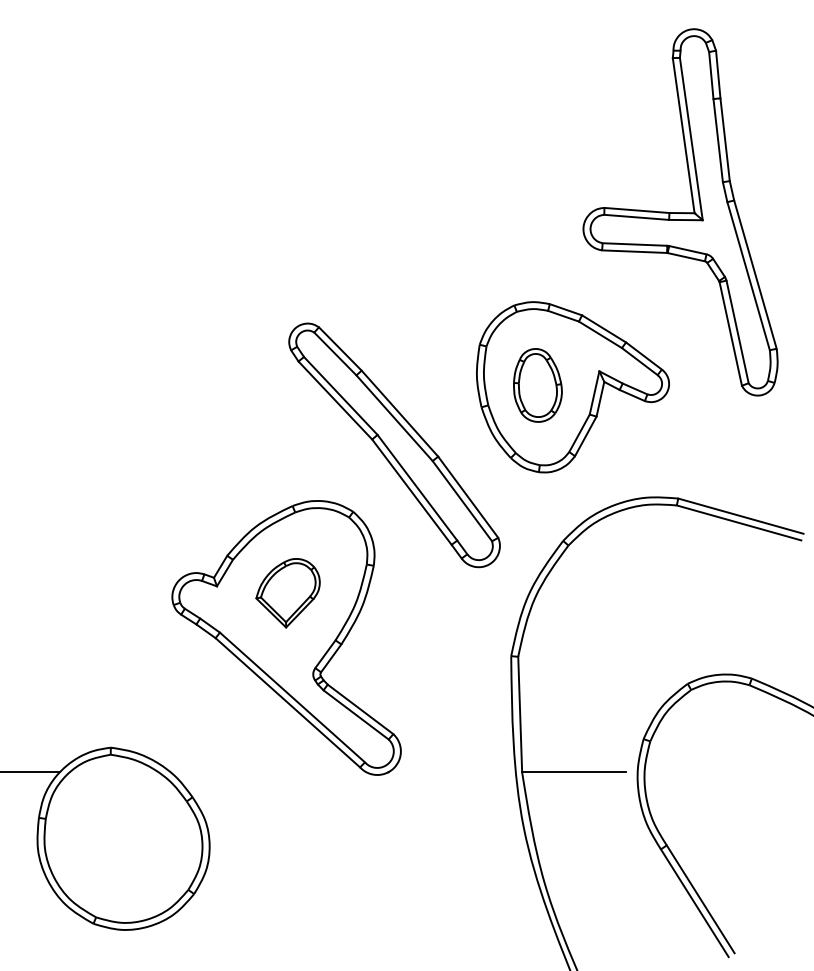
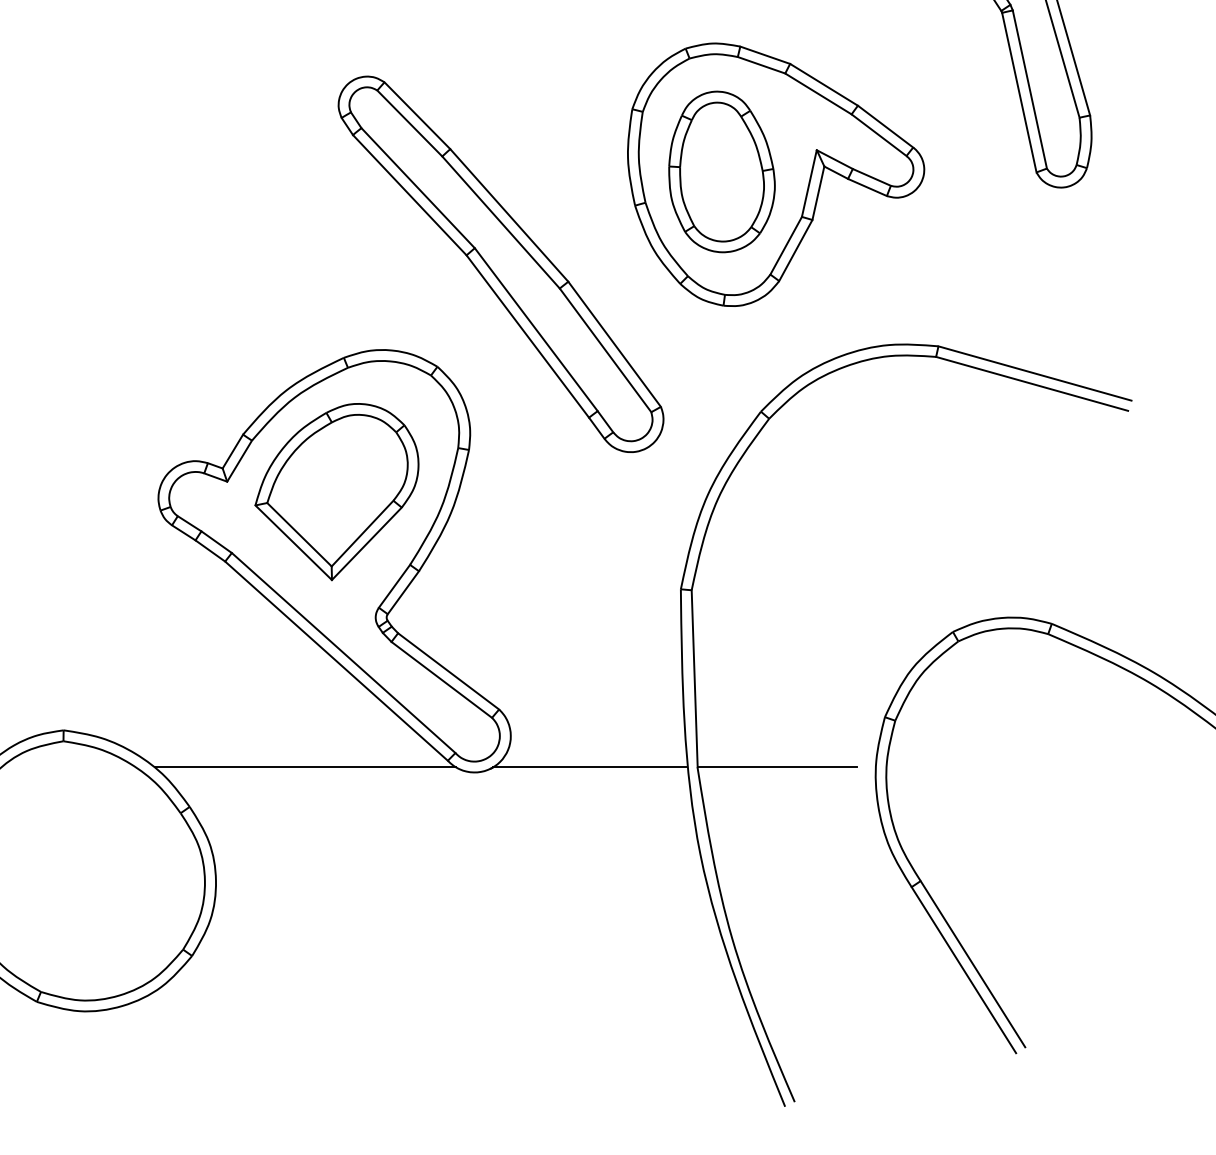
part: (537, 385) -> (721, 172), size x1.43
part: (287, 593) -> (335, 492), size x1.67
line: (267, 771) -> (305, 767), added
line: (451, 771) -> (588, 767), added

